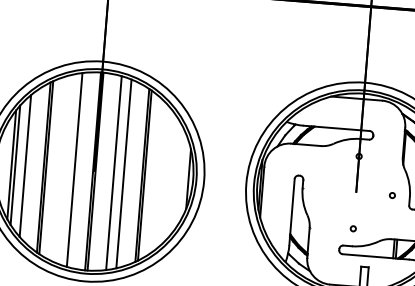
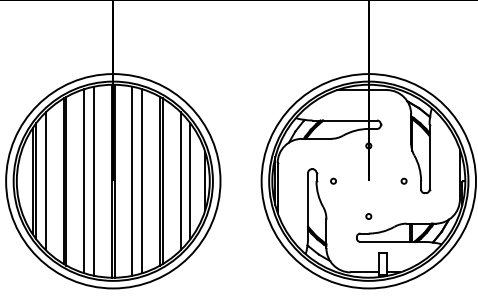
line: (64, 169) -> (84, 181), added
line: (163, 177) -> (180, 181), added
line: (173, 178) -> (190, 181), added
circle: (320, 188) -> (333, 180), added

